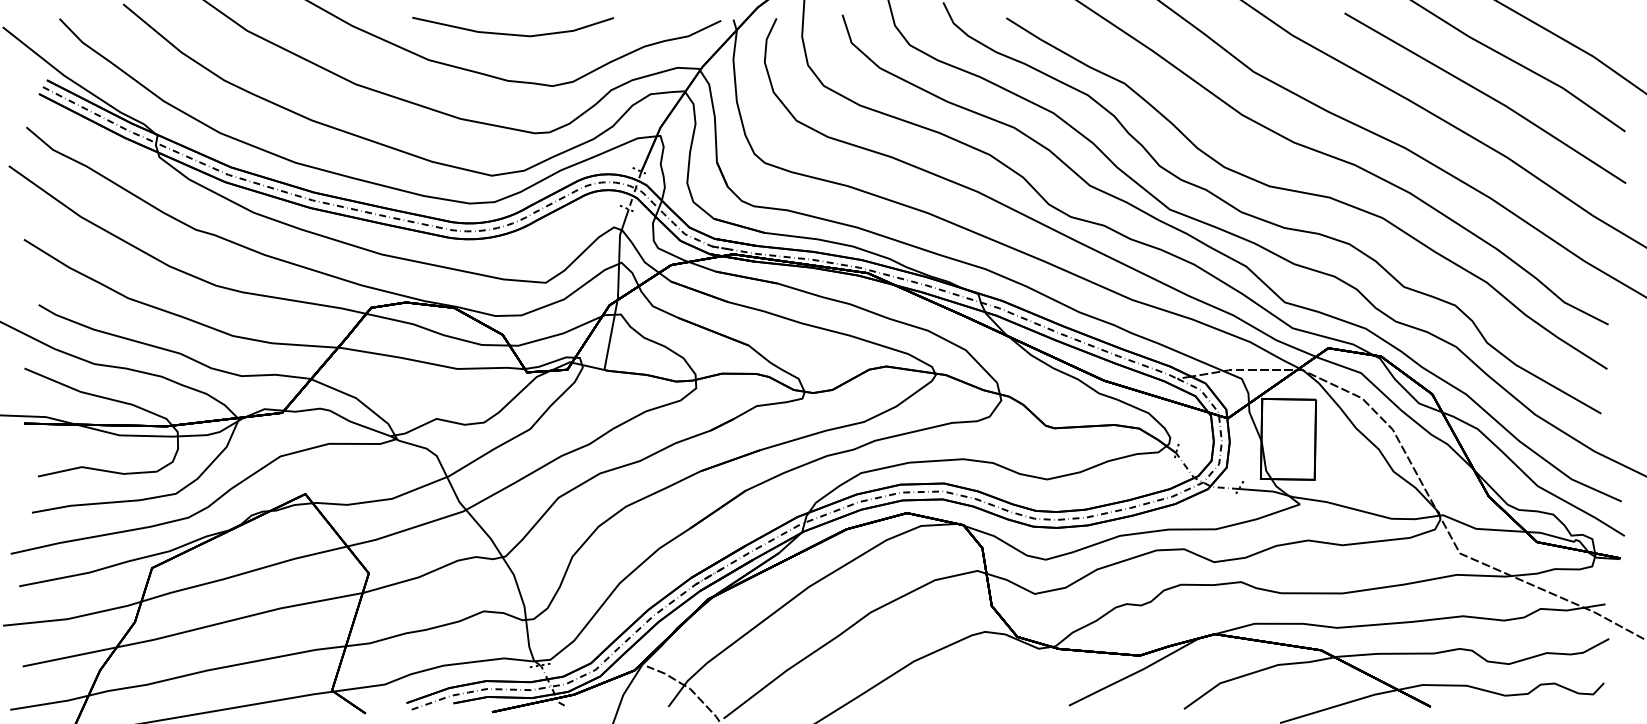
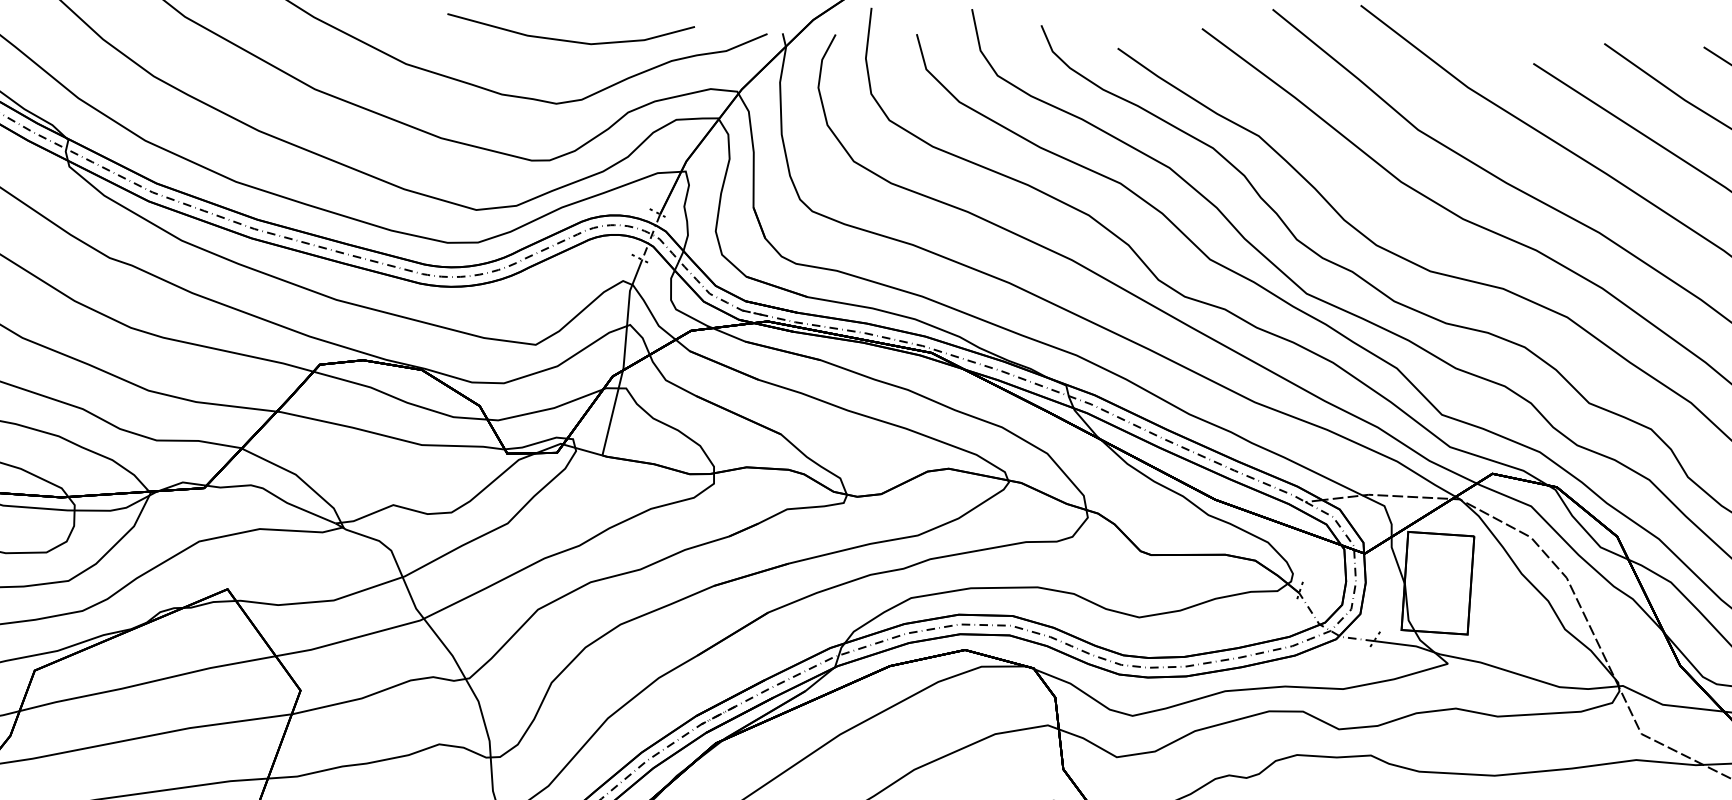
line: (511, 33) -> (568, 39), moved

